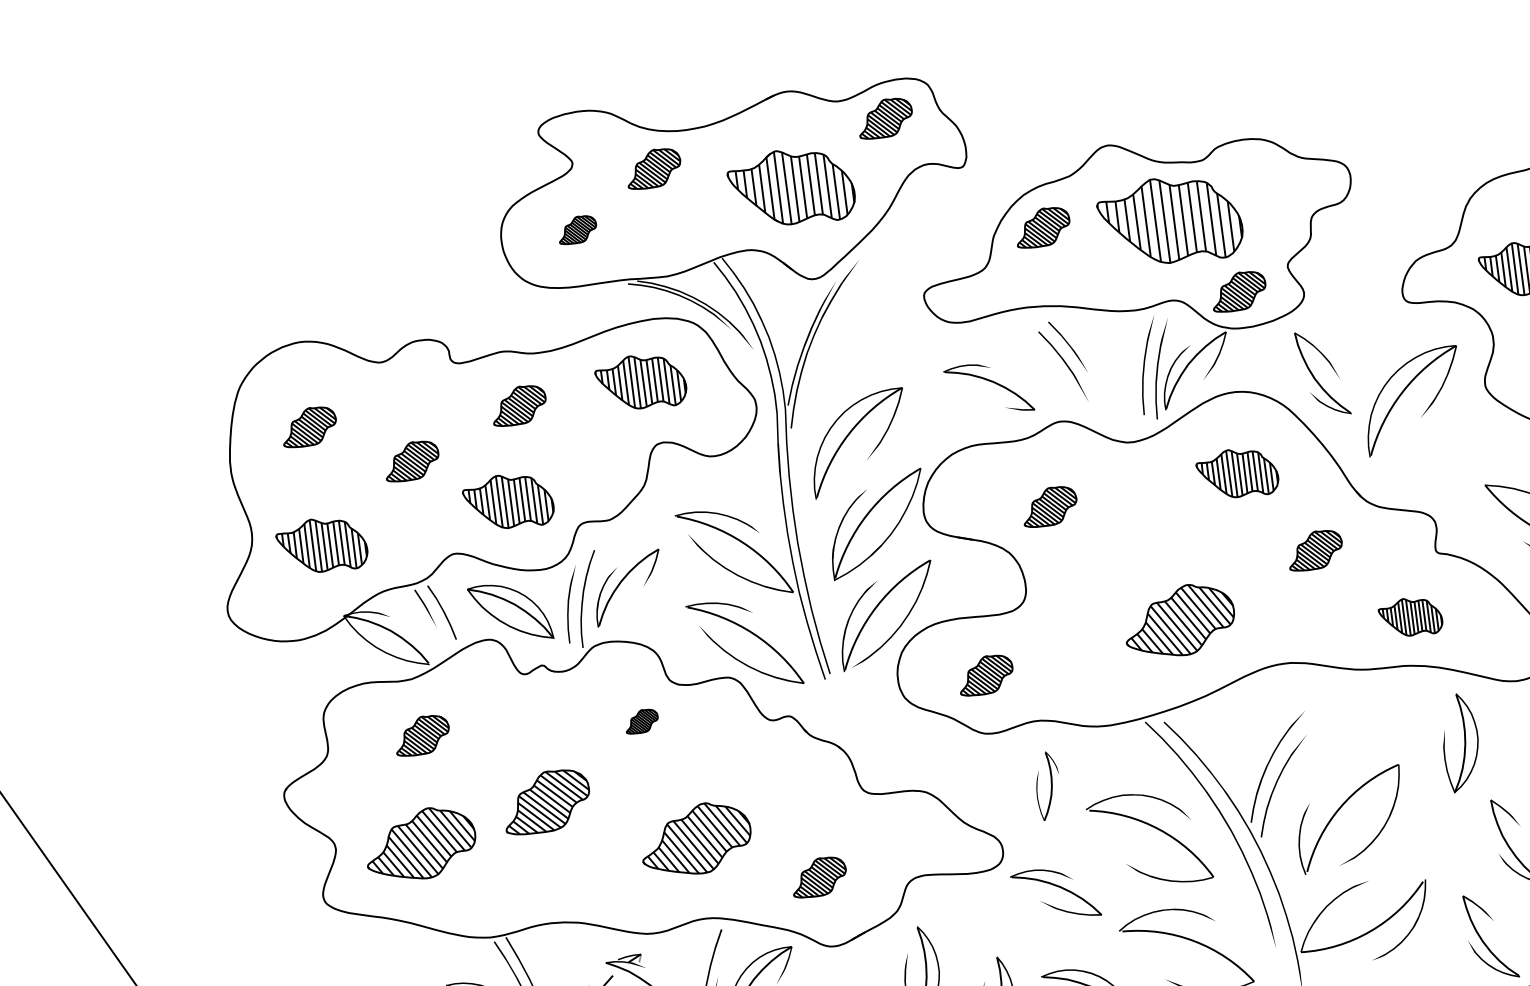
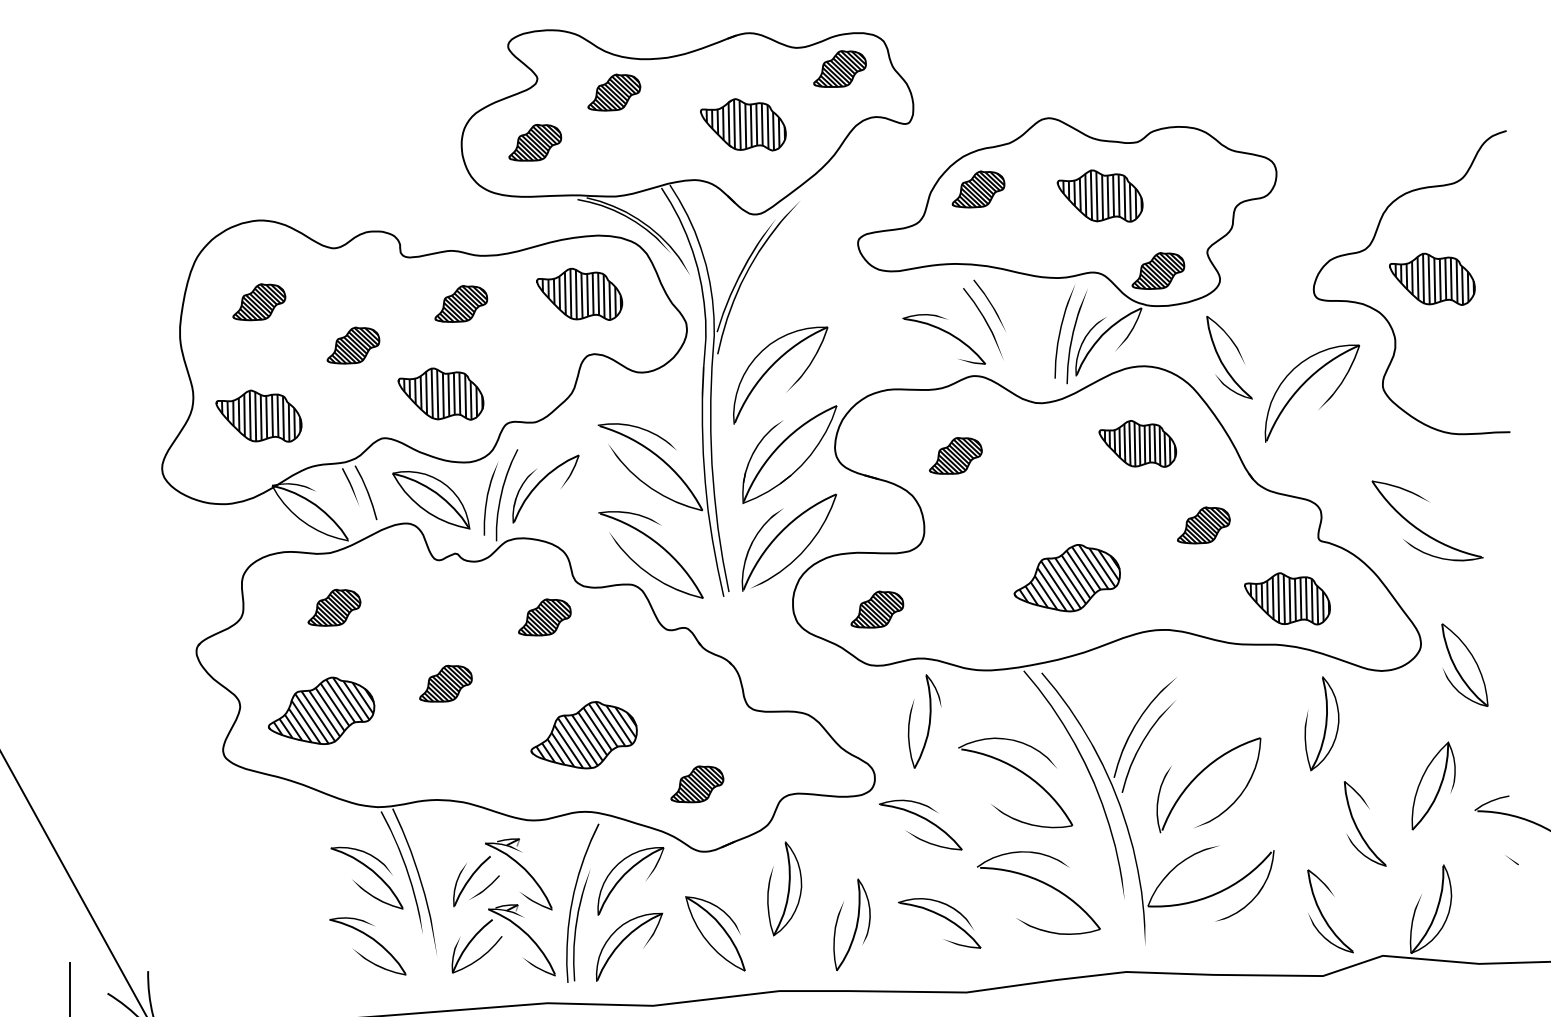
part: (791, 187) -> (743, 124), size x0.71
part: (1169, 219) -> (1099, 195), size x0.62
part: (577, 229) -> (535, 142), size x1.43
part: (991, 382) -> (947, 333), moved
part: (1410, 616) -> (1287, 598), size x1.43
part: (641, 721) -> (544, 617), size x1.67
part: (1047, 785) -> (924, 721), size x1.43
part: (546, 801) -> (445, 683), size x0.62

